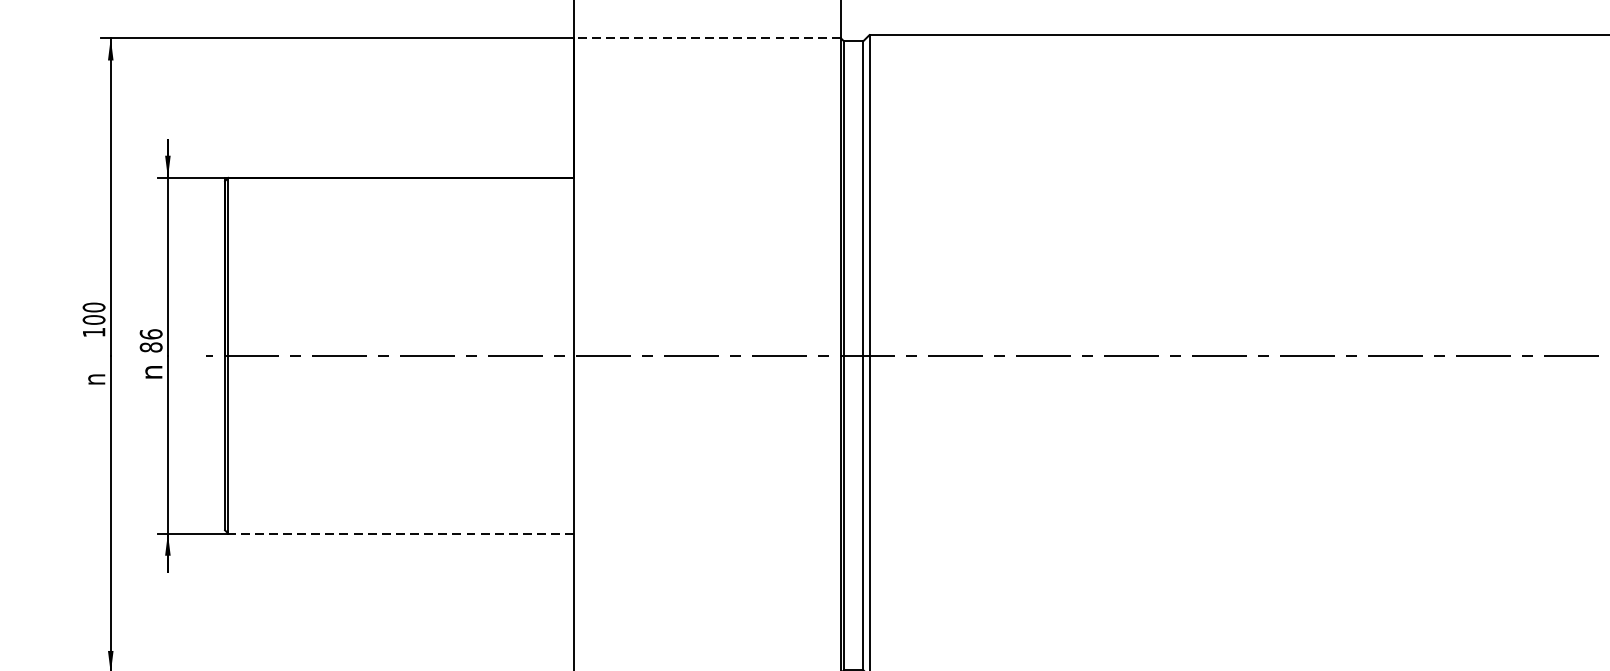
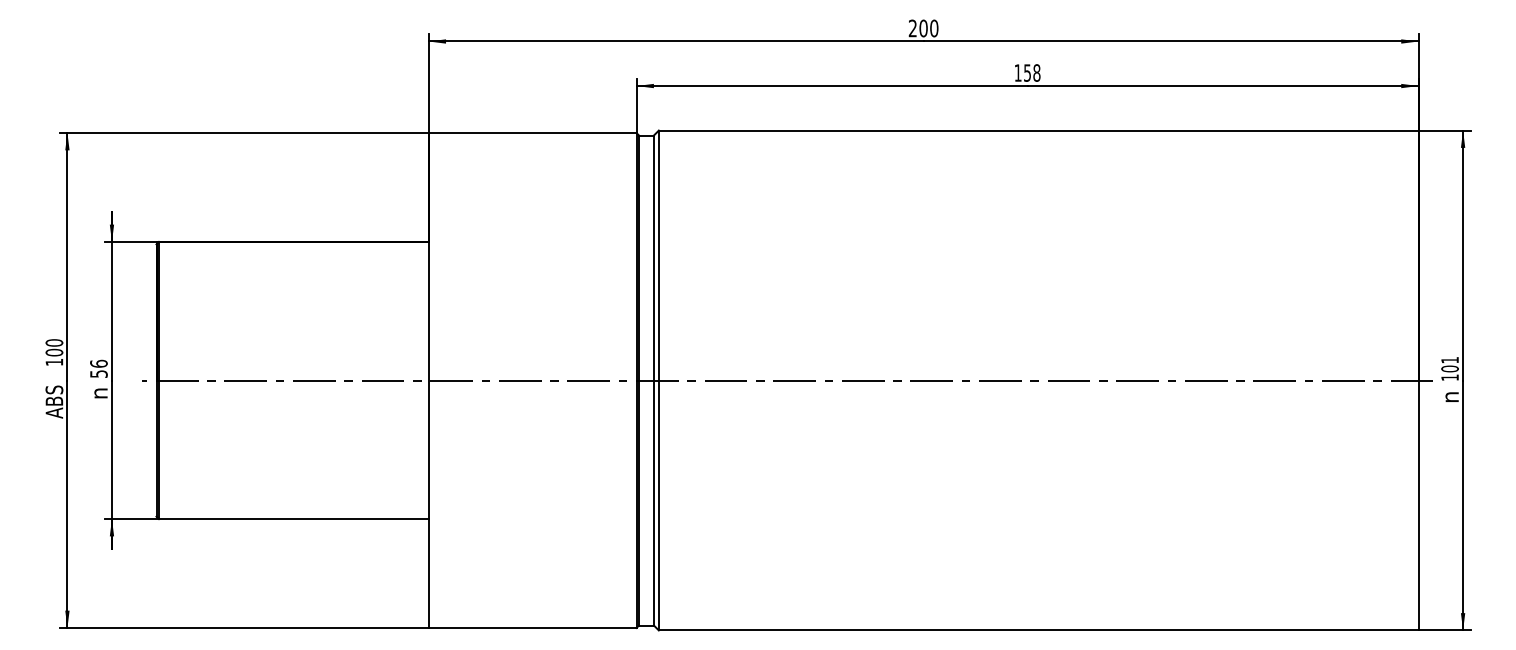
line: (707, 38) -> (532, 133), dashed -> solid
text: (150, 346) -> (98, 373), 86 -> 56
text: (94, 382) -> (54, 401), n -> ABS
line: (400, 534) -> (293, 519), dashed -> solid

